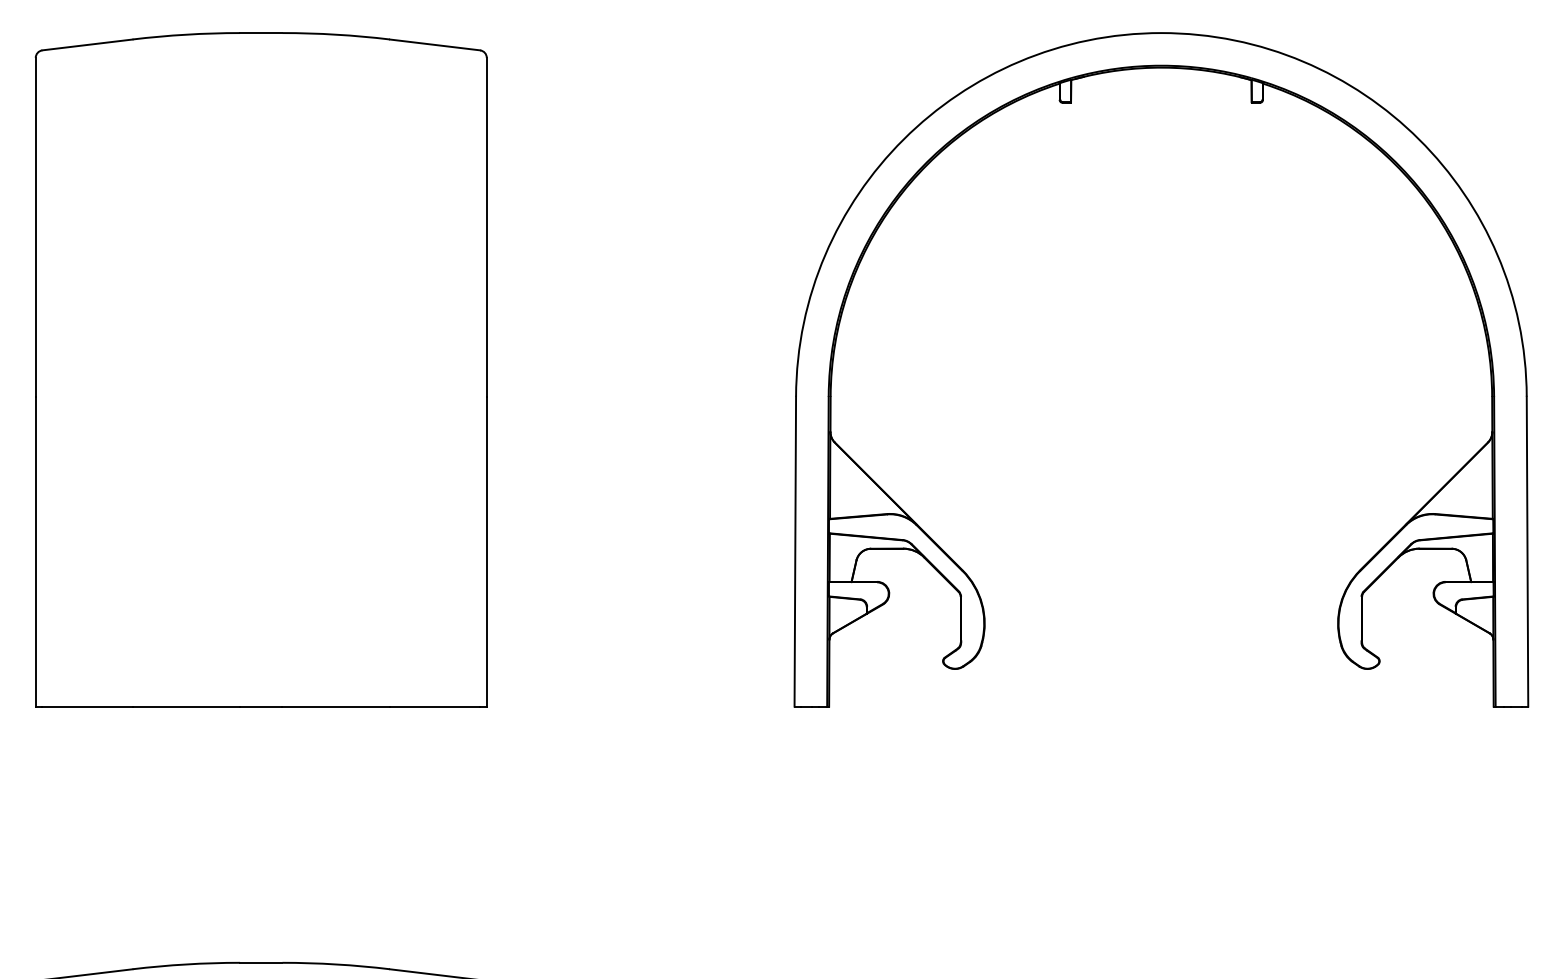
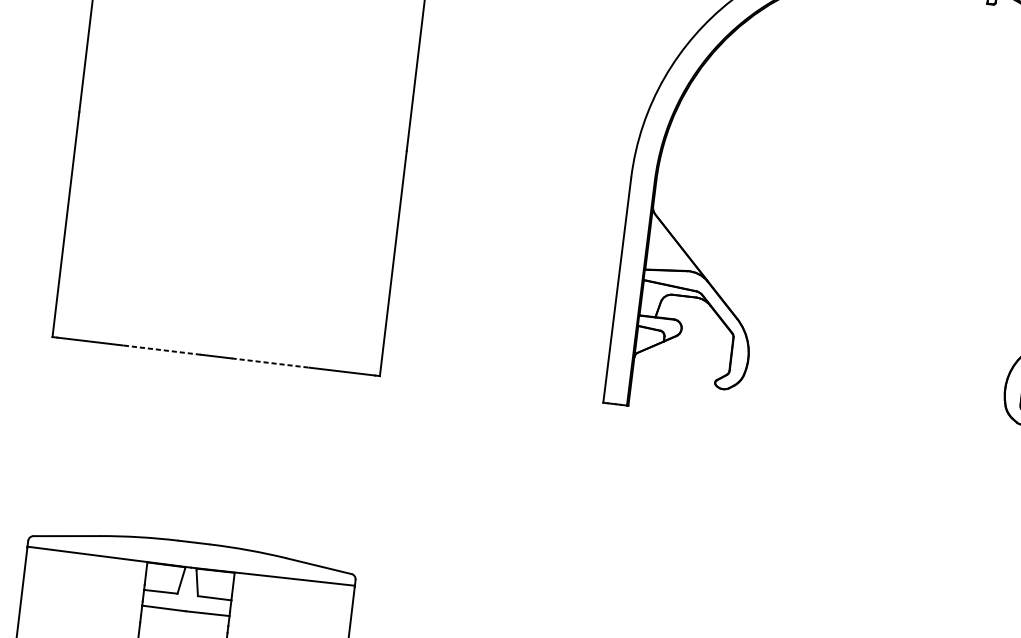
line: (186, 706) -> (161, 350), solid -> dashed
line: (336, 706) -> (270, 363), solid -> dashed

